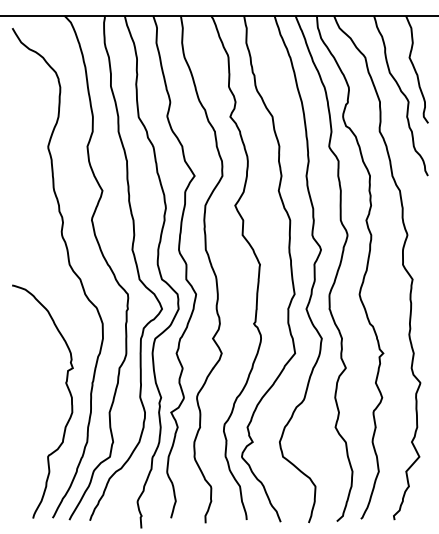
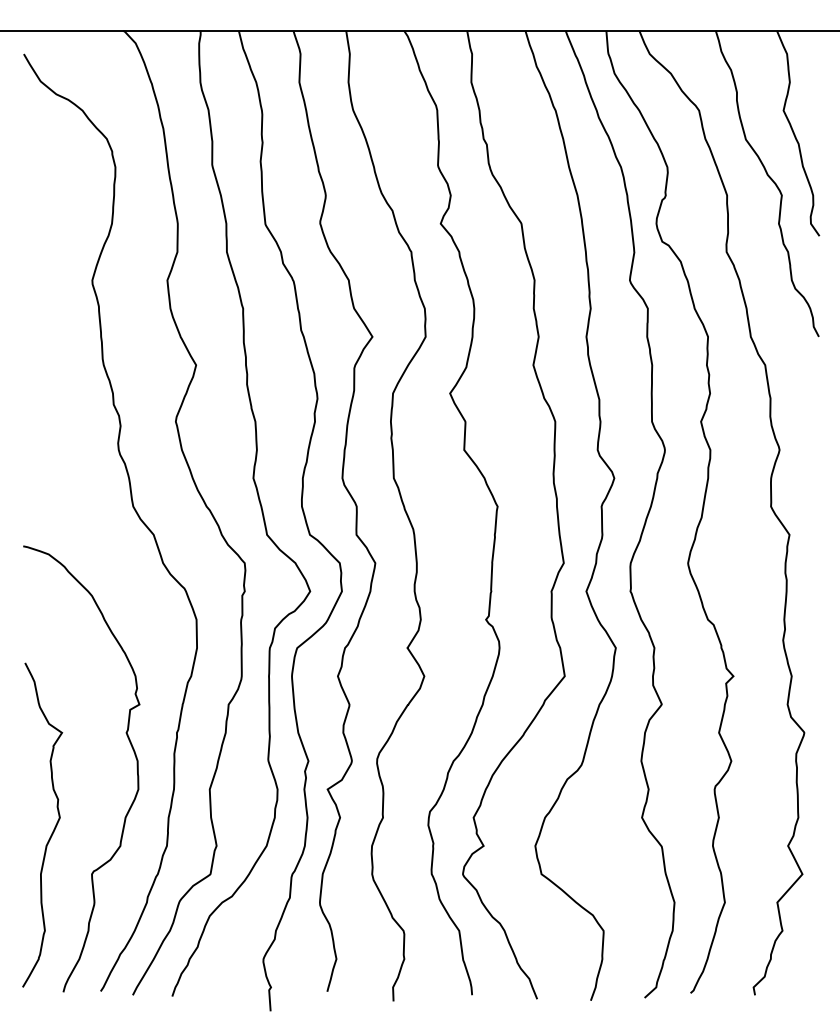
curve: (27, 432) -> (52, 827), added

